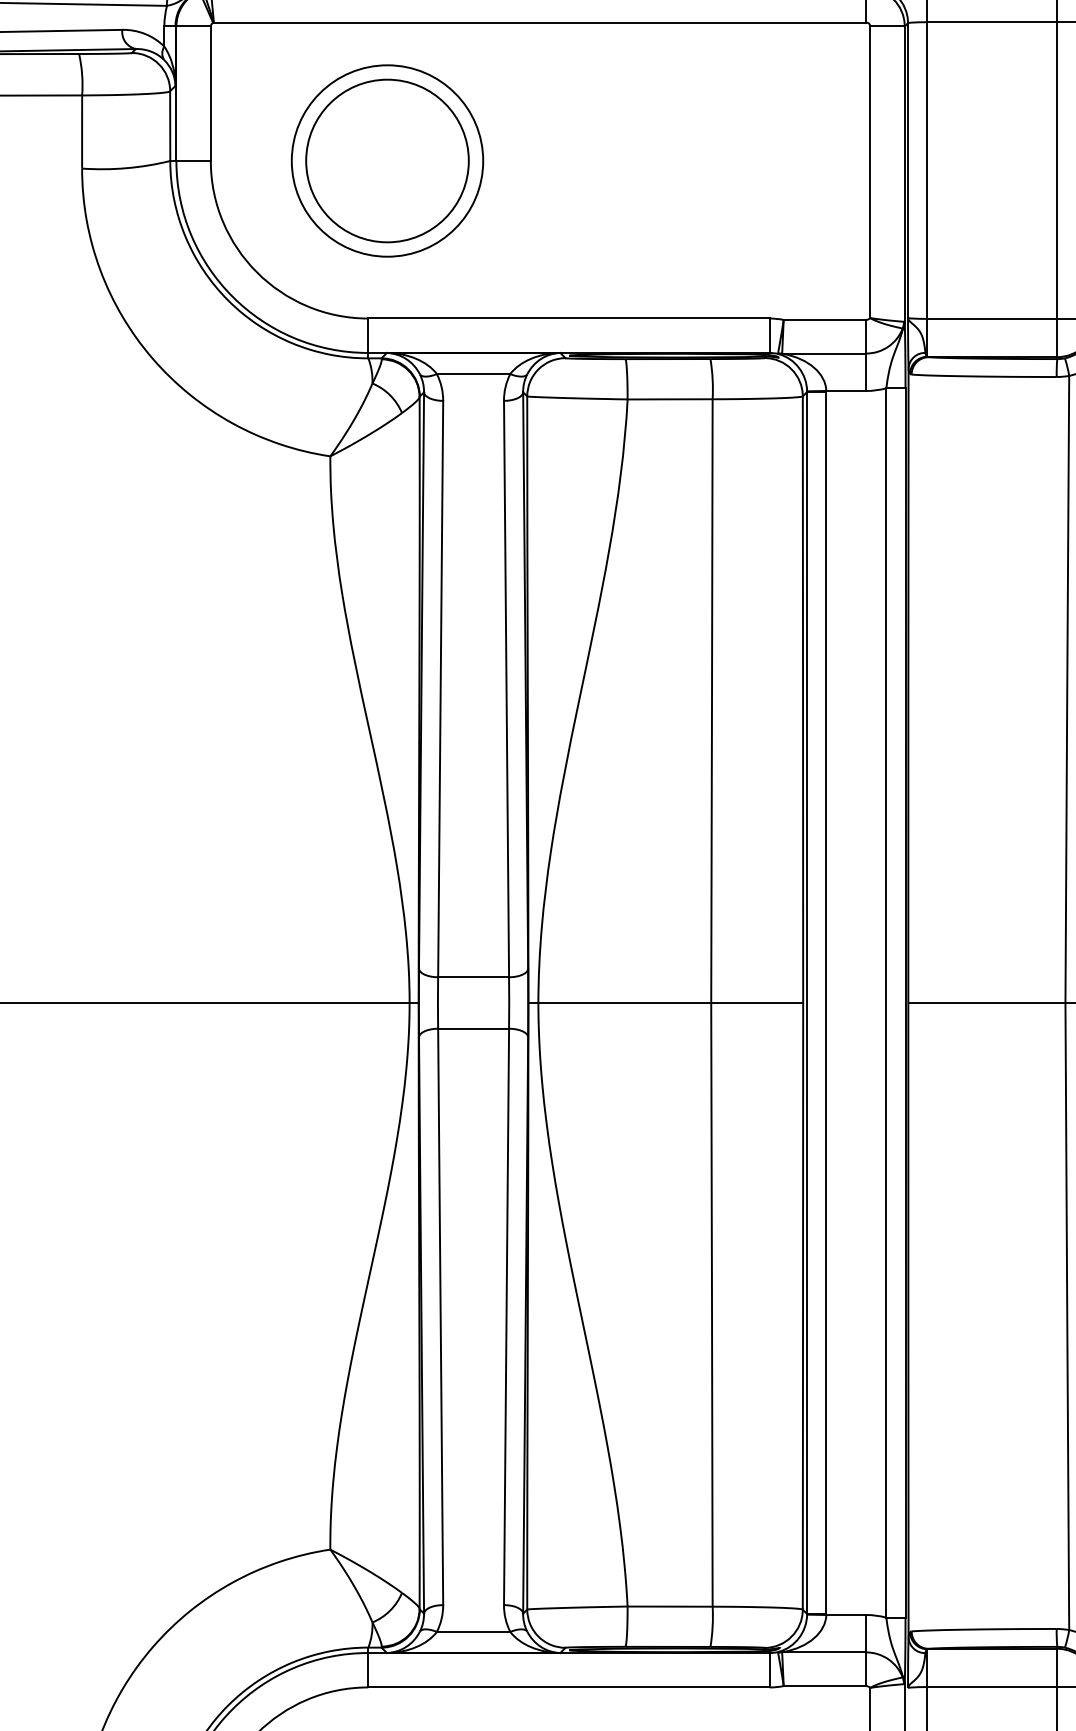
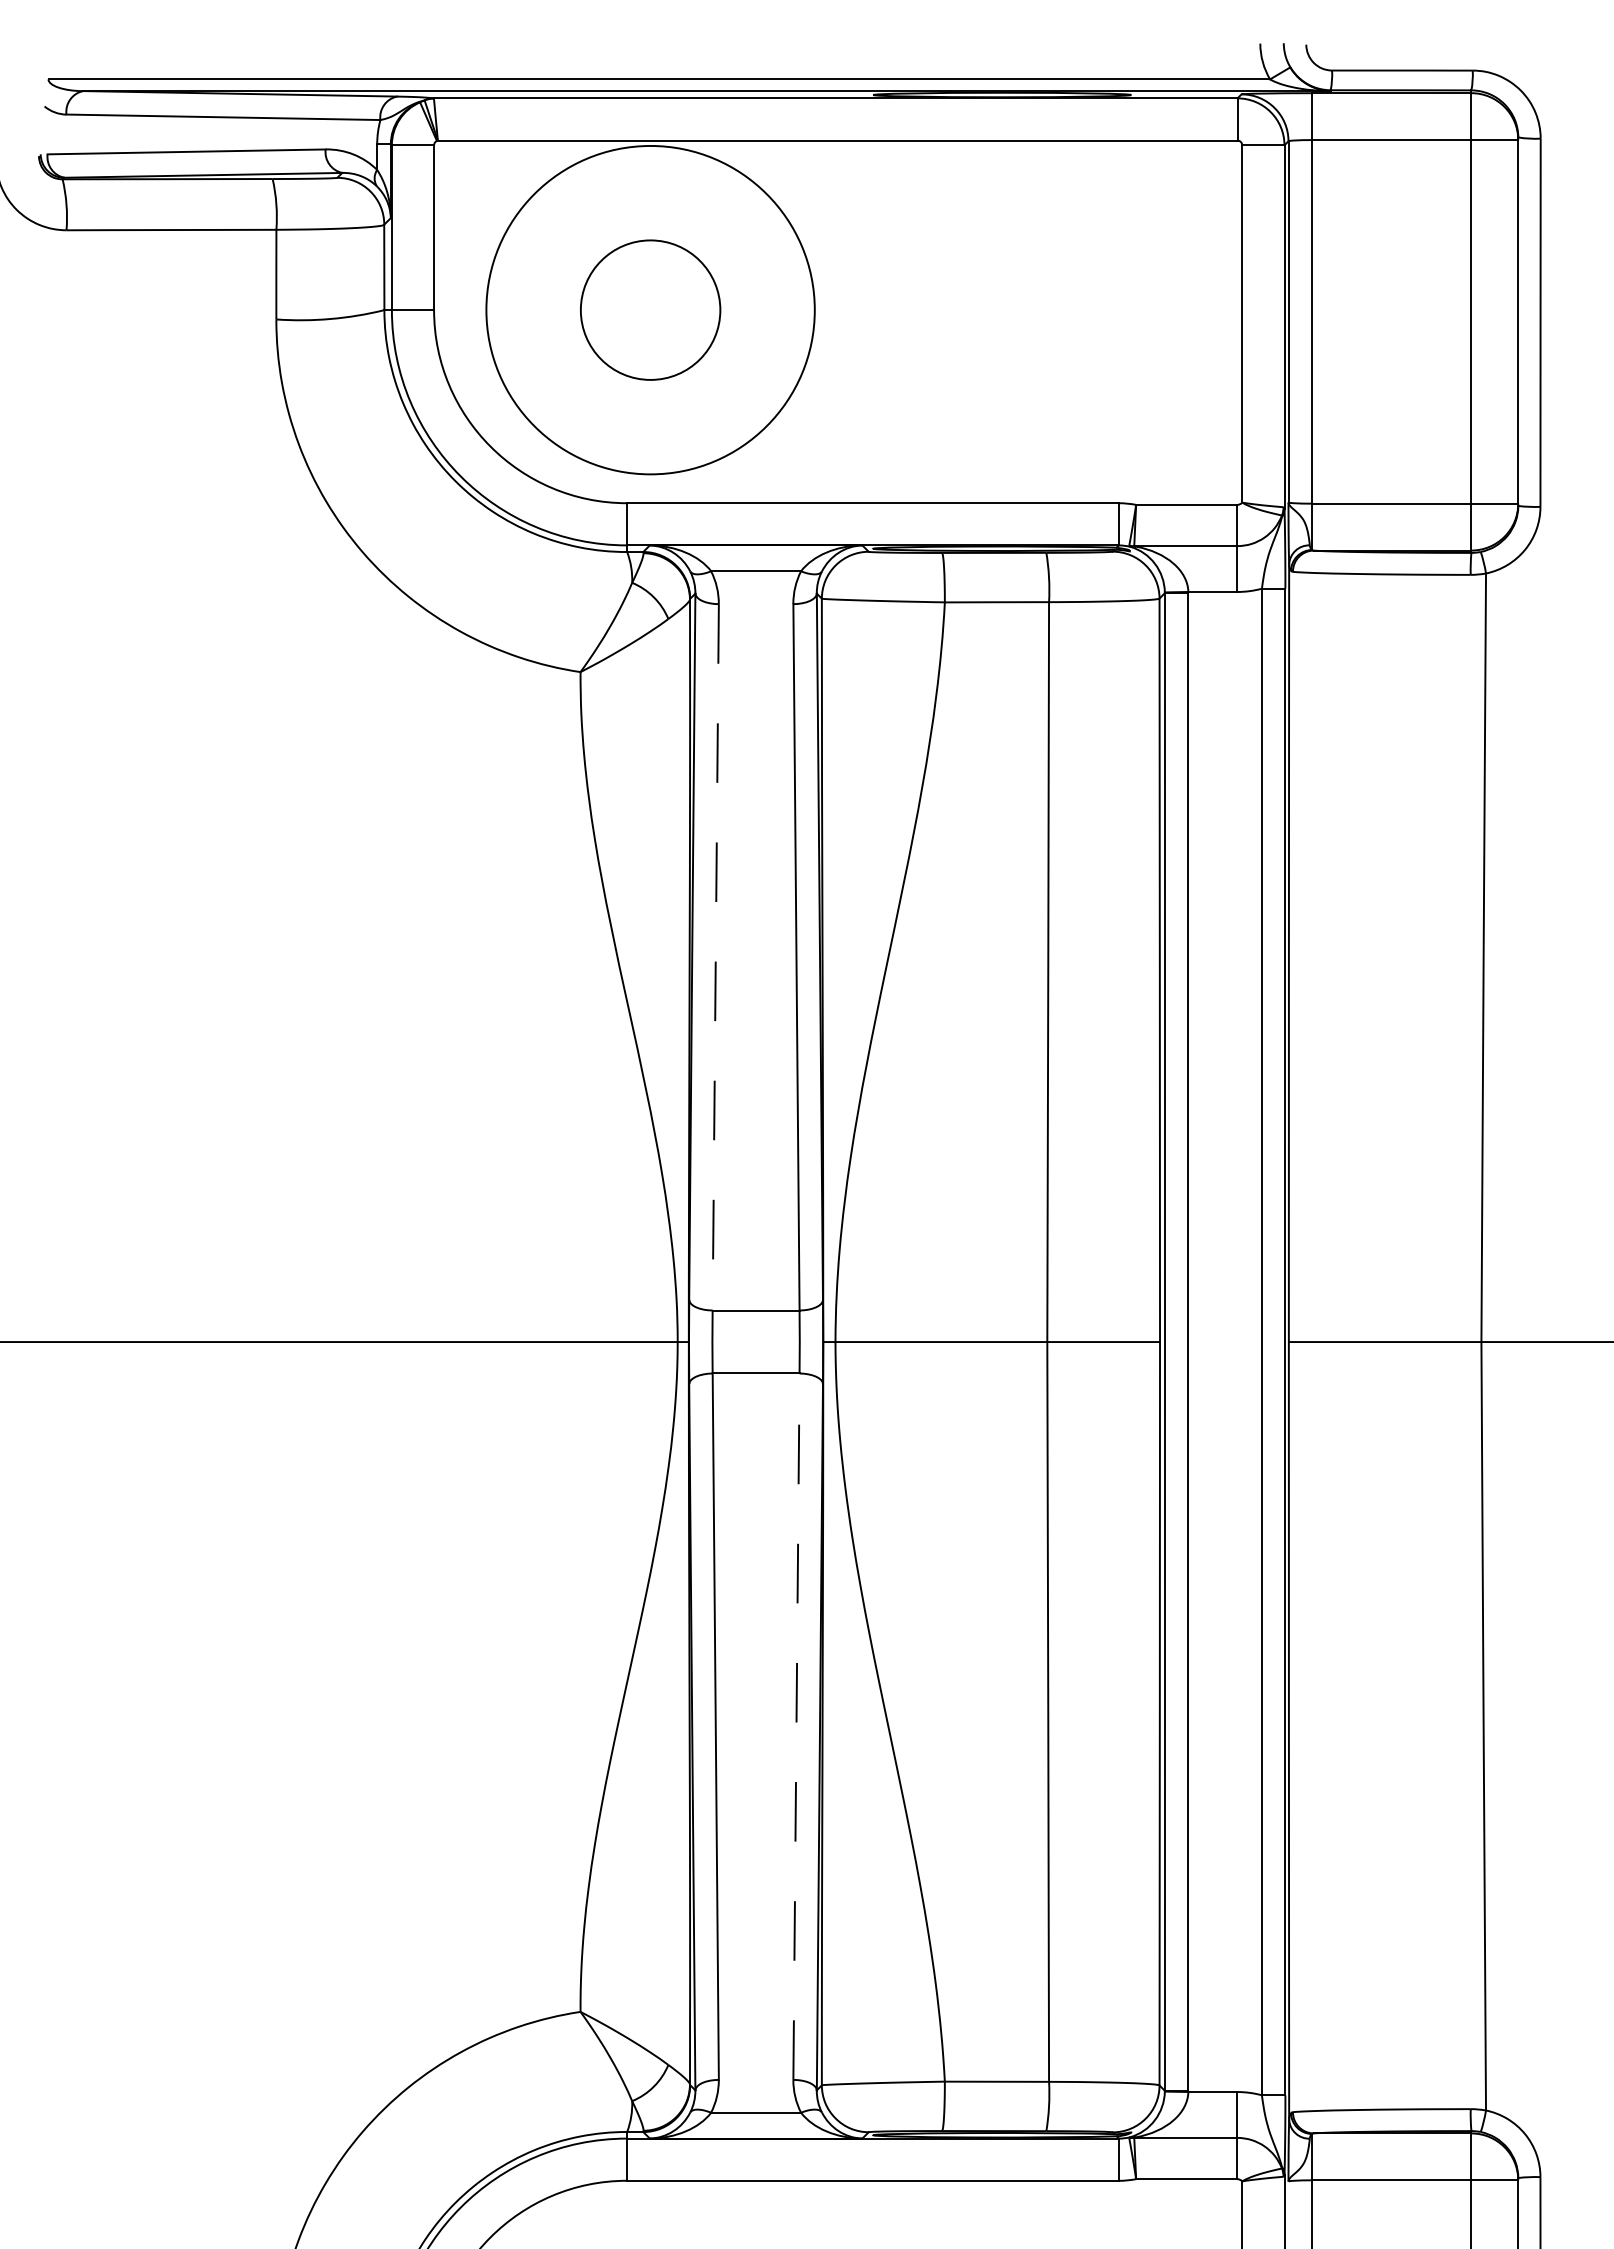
circle: (387, 160) -> (650, 309), size x0.7
circle: (387, 160) -> (650, 309), size x1.4
line: (440, 689) -> (715, 957), solid -> dashed
line: (506, 1316) -> (796, 1726), solid -> dashed

